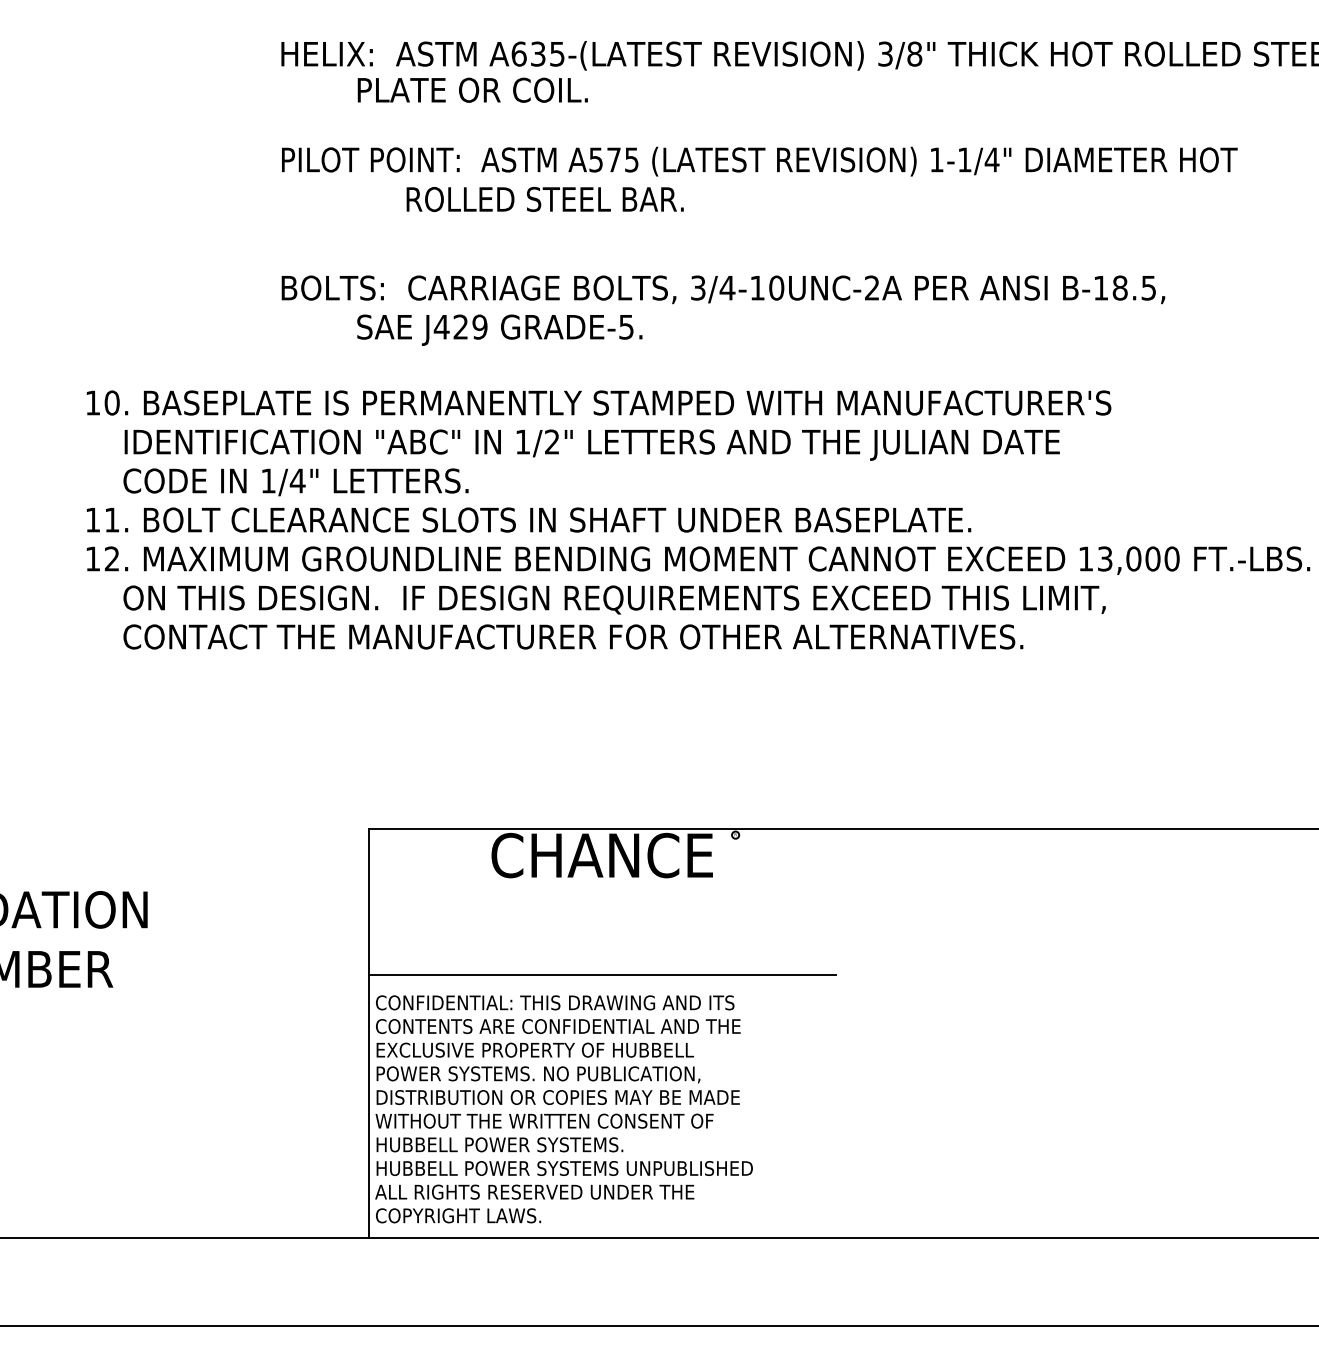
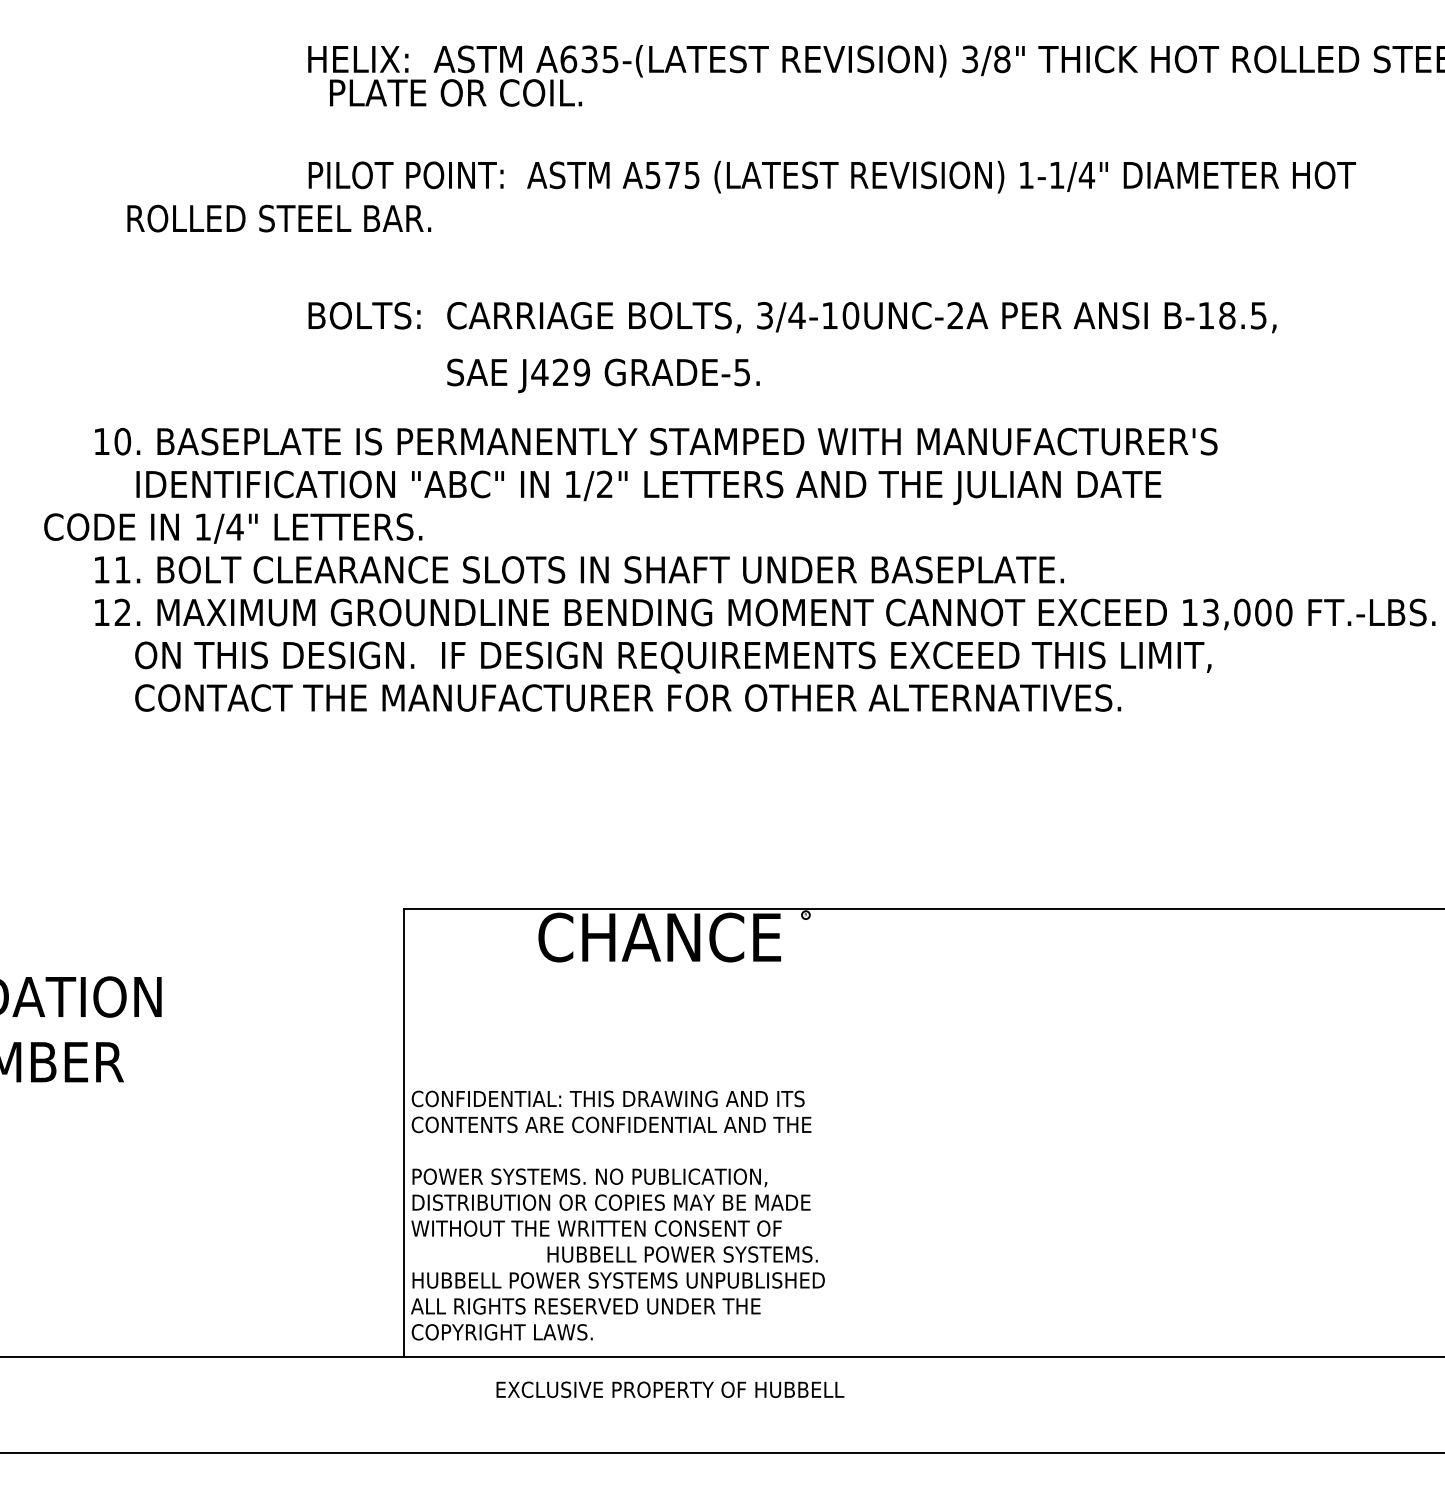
text: (472, 89) -> (455, 92), moved
text: (545, 199) -> (279, 218), moved
text: (499, 329) -> (603, 375), moved
text: (296, 482) -> (233, 528), moved
line: (602, 975) -> (659, 1068), removed
text: (535, 1049) -> (670, 1389), moved
text: (499, 1144) -> (682, 1254), moved

